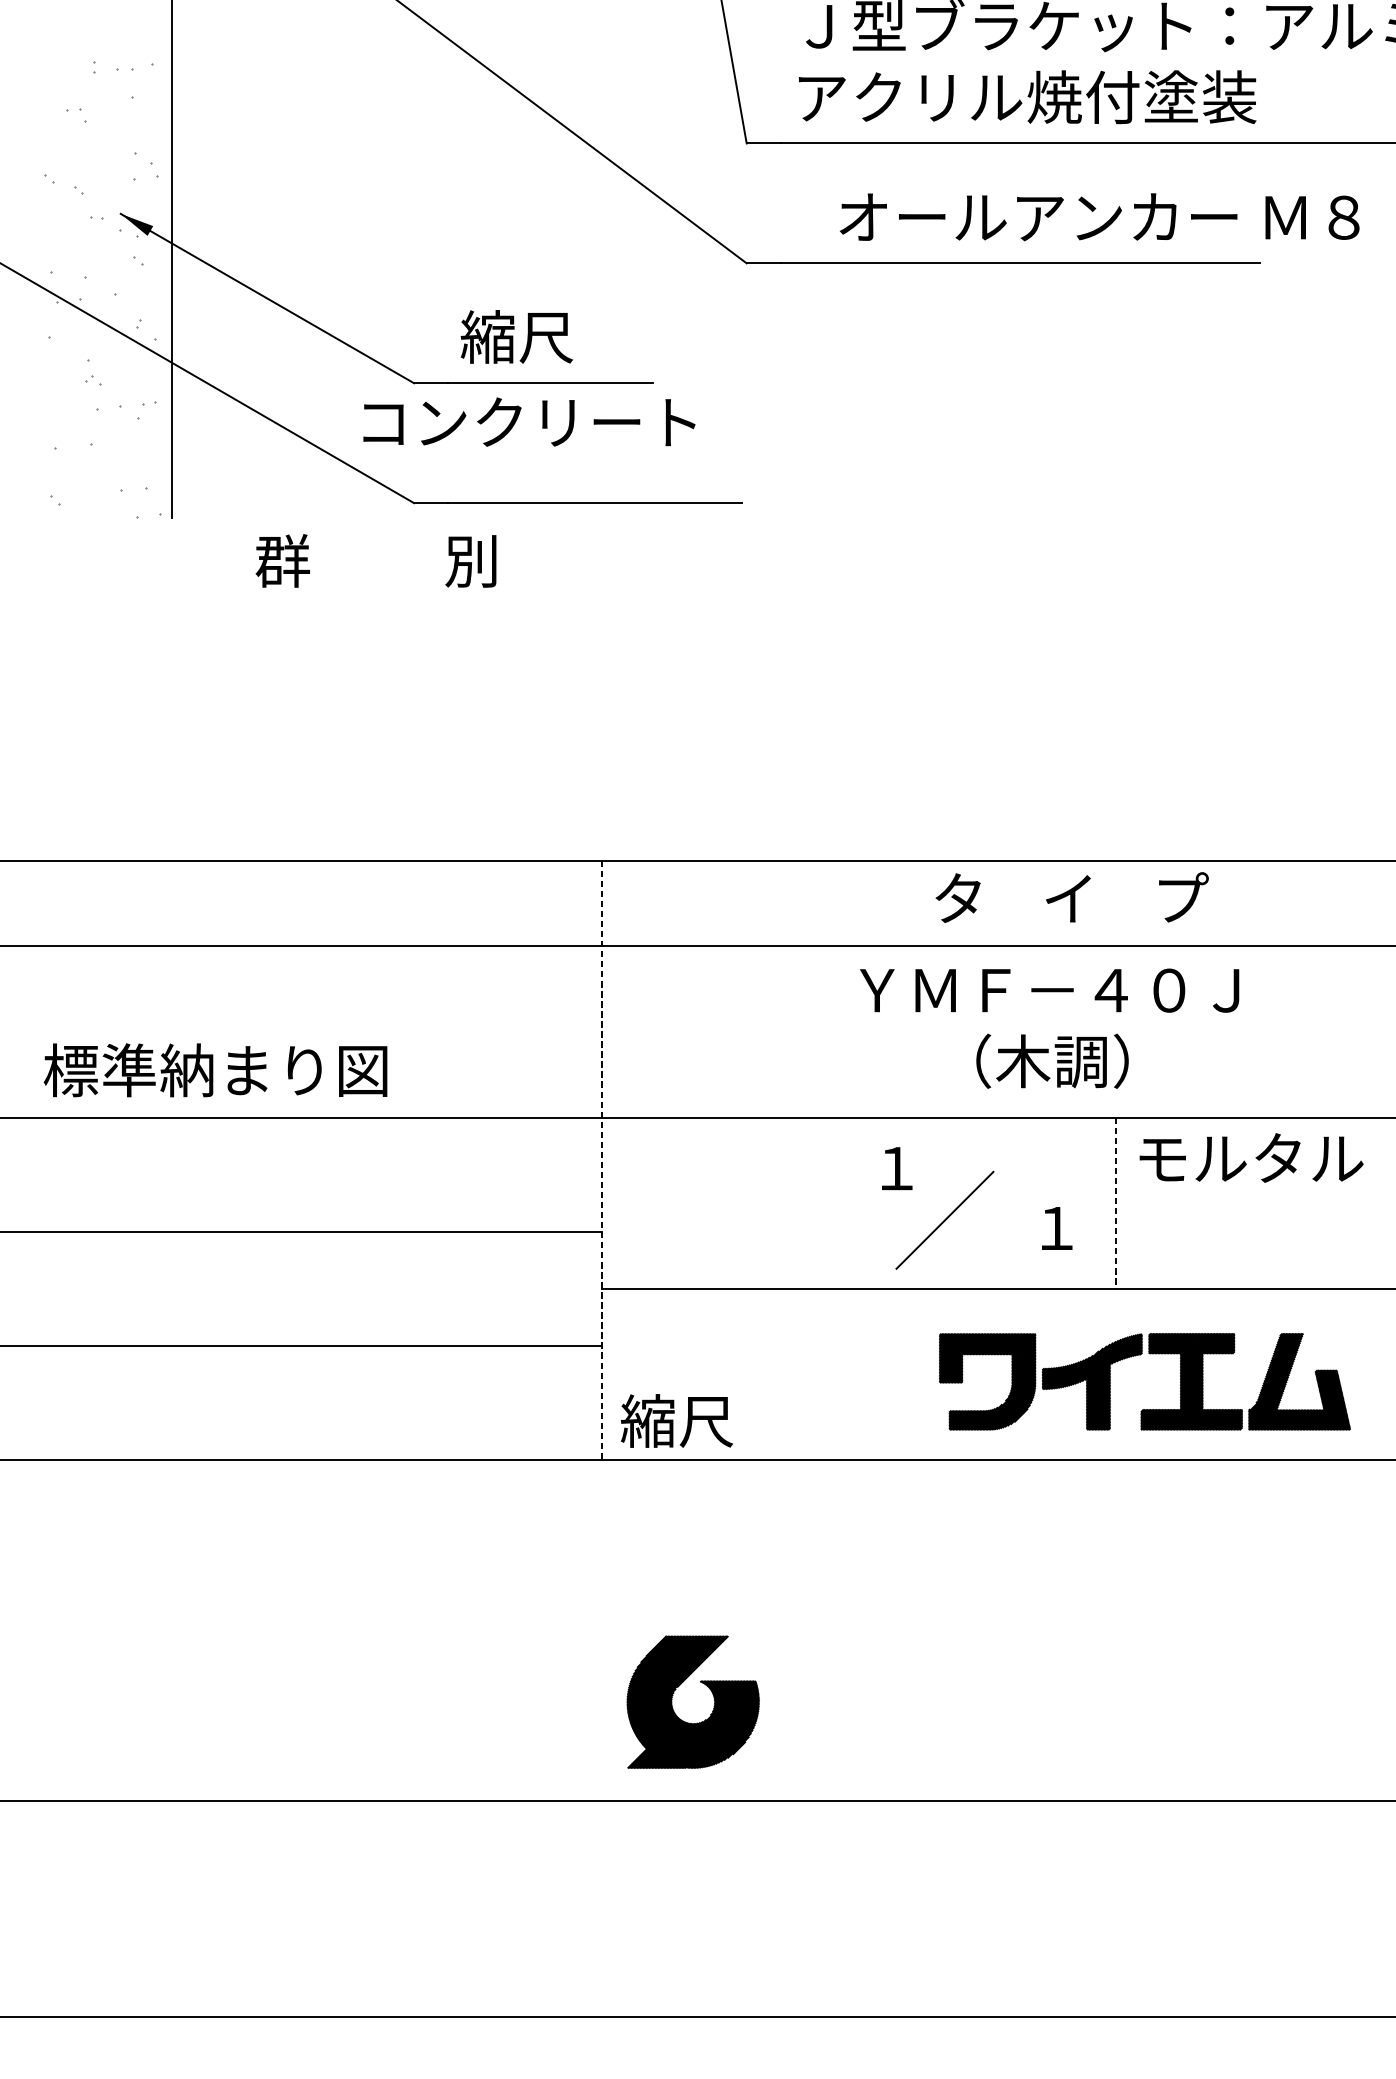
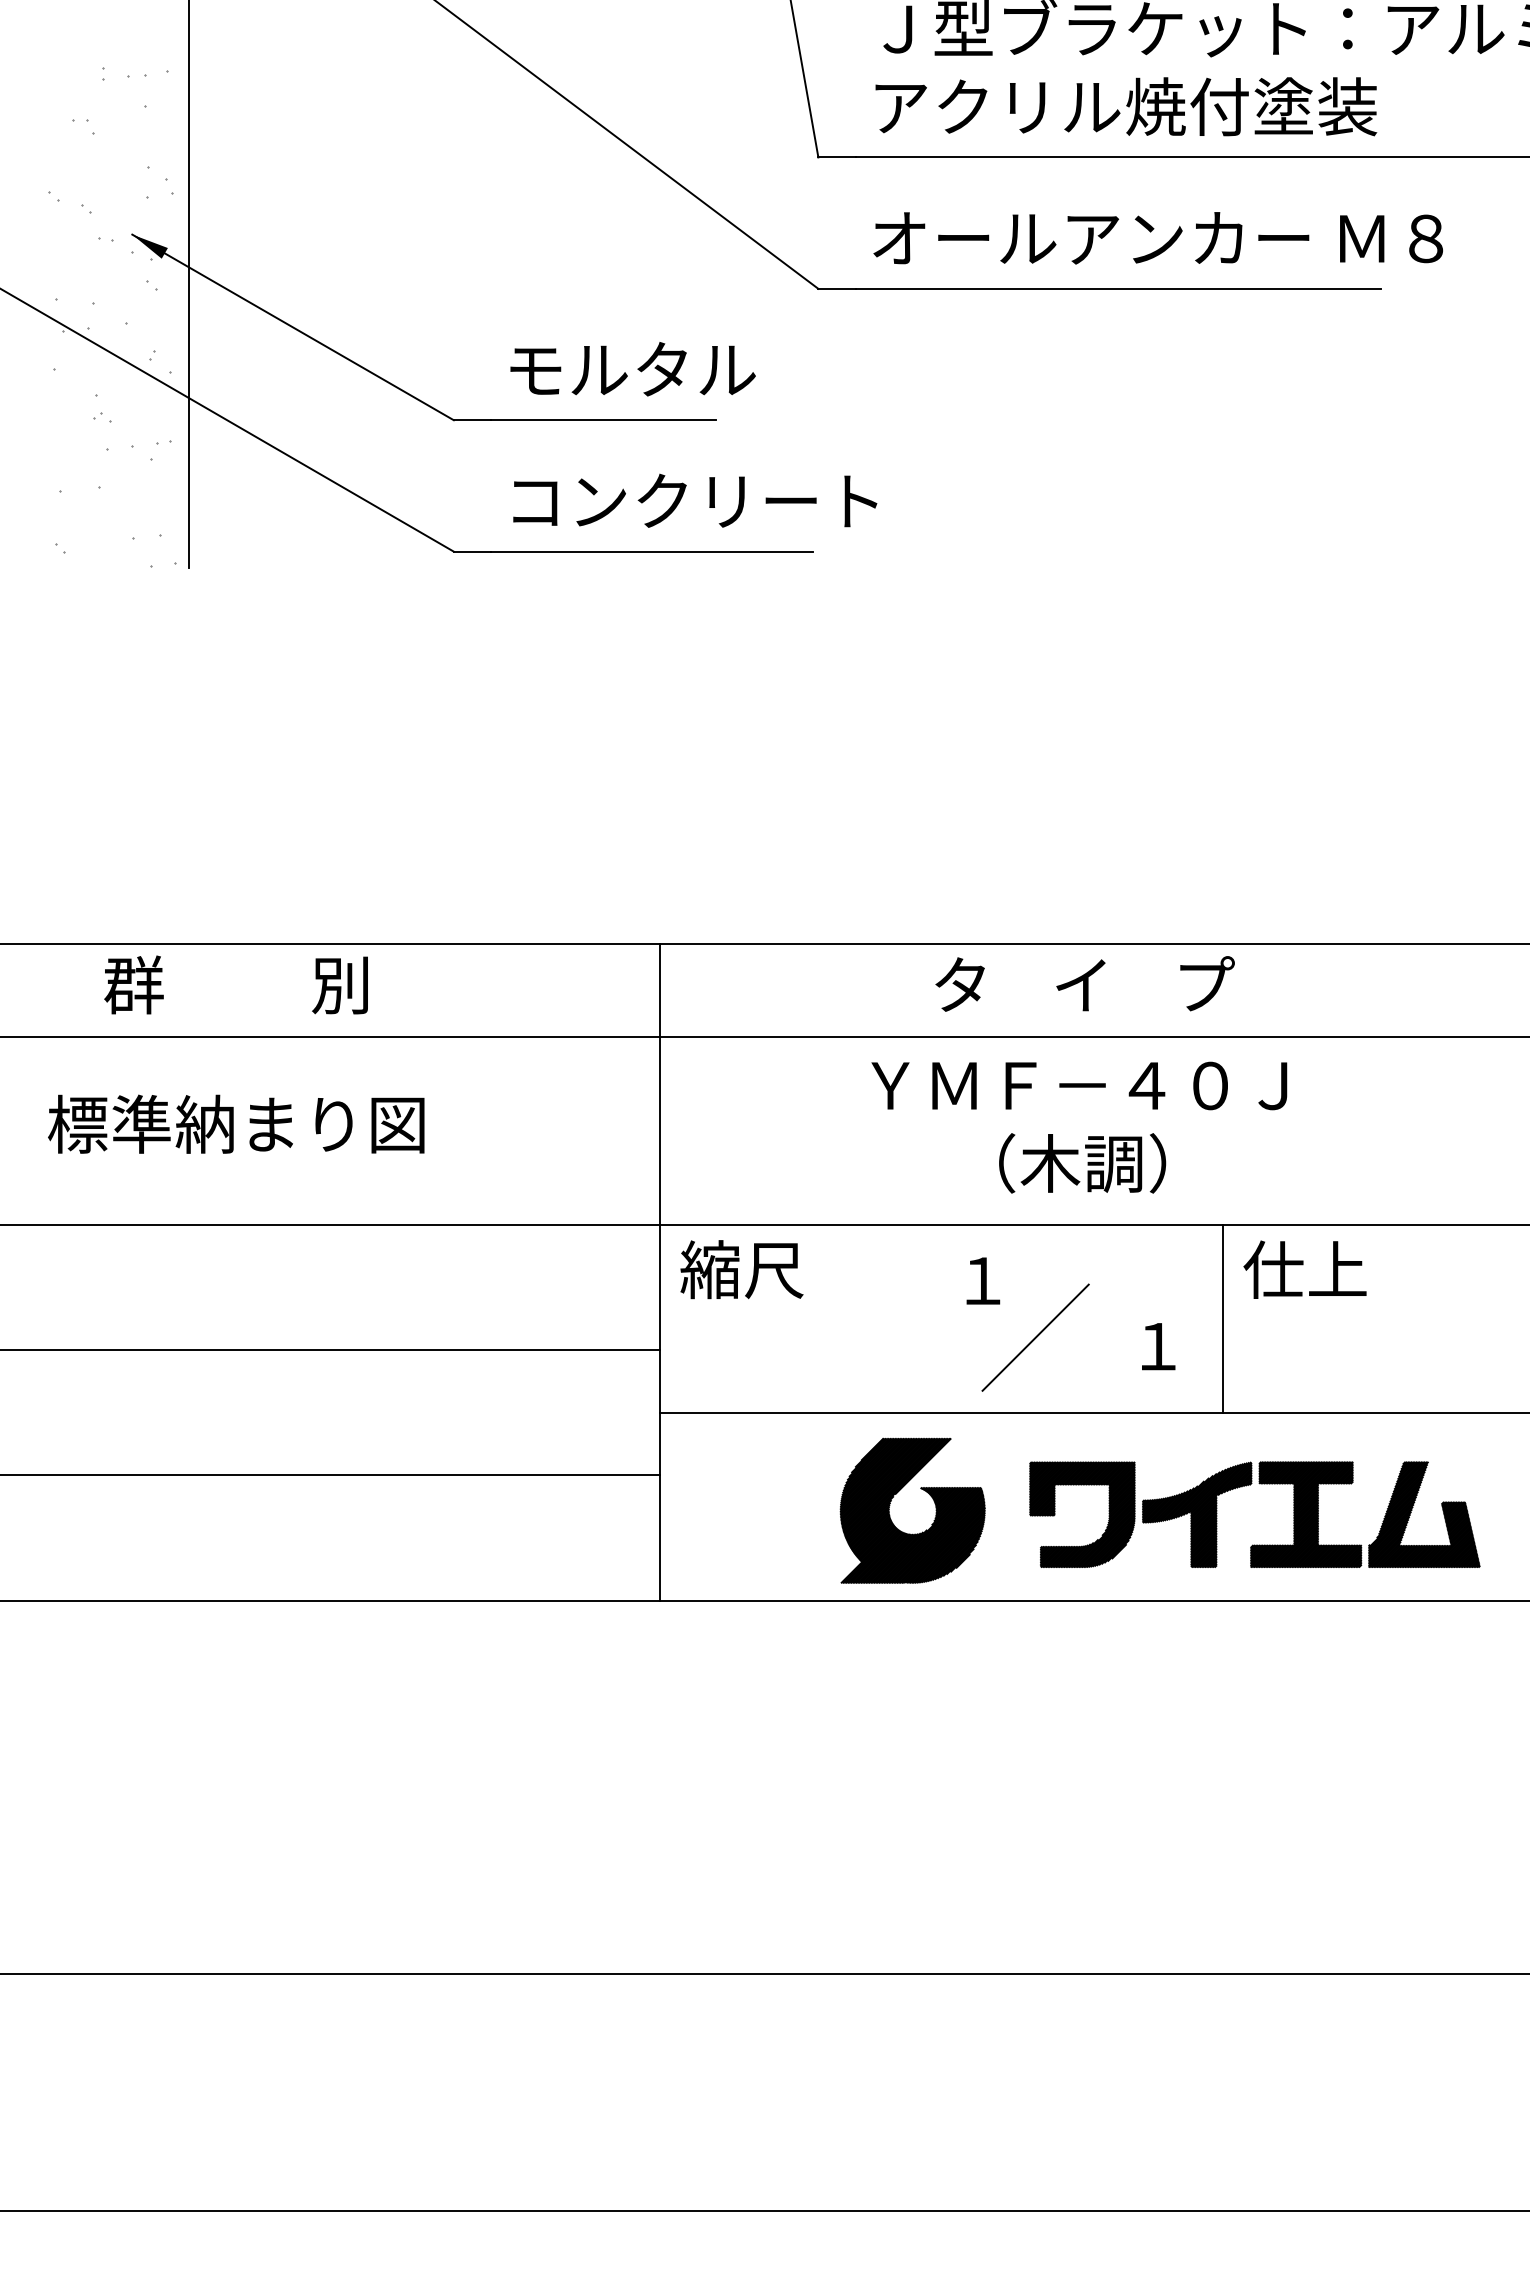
text: (1098, 217) -> (1157, 238), moved
text: (575, 336) -> (630, 369), 縮尺 -> モルタル
text: (529, 421) -> (695, 500), moved
text: (375, 560) -> (235, 984), moved
text: (1071, 897) -> (1084, 983), moved
text: (1049, 1028) -> (1079, 1127), moved
text: (215, 1069) -> (236, 1123), moved
text: (1248, 1158) -> (1368, 1269), モルタル -> 仕上
line: (602, 1160) -> (660, 1272), dashed -> solid
line: (1116, 1202) -> (1223, 1318), dashed -> solid
text: (676, 1420) -> (741, 1269), moved
part: (672, 1697) -> (890, 1505), moved

